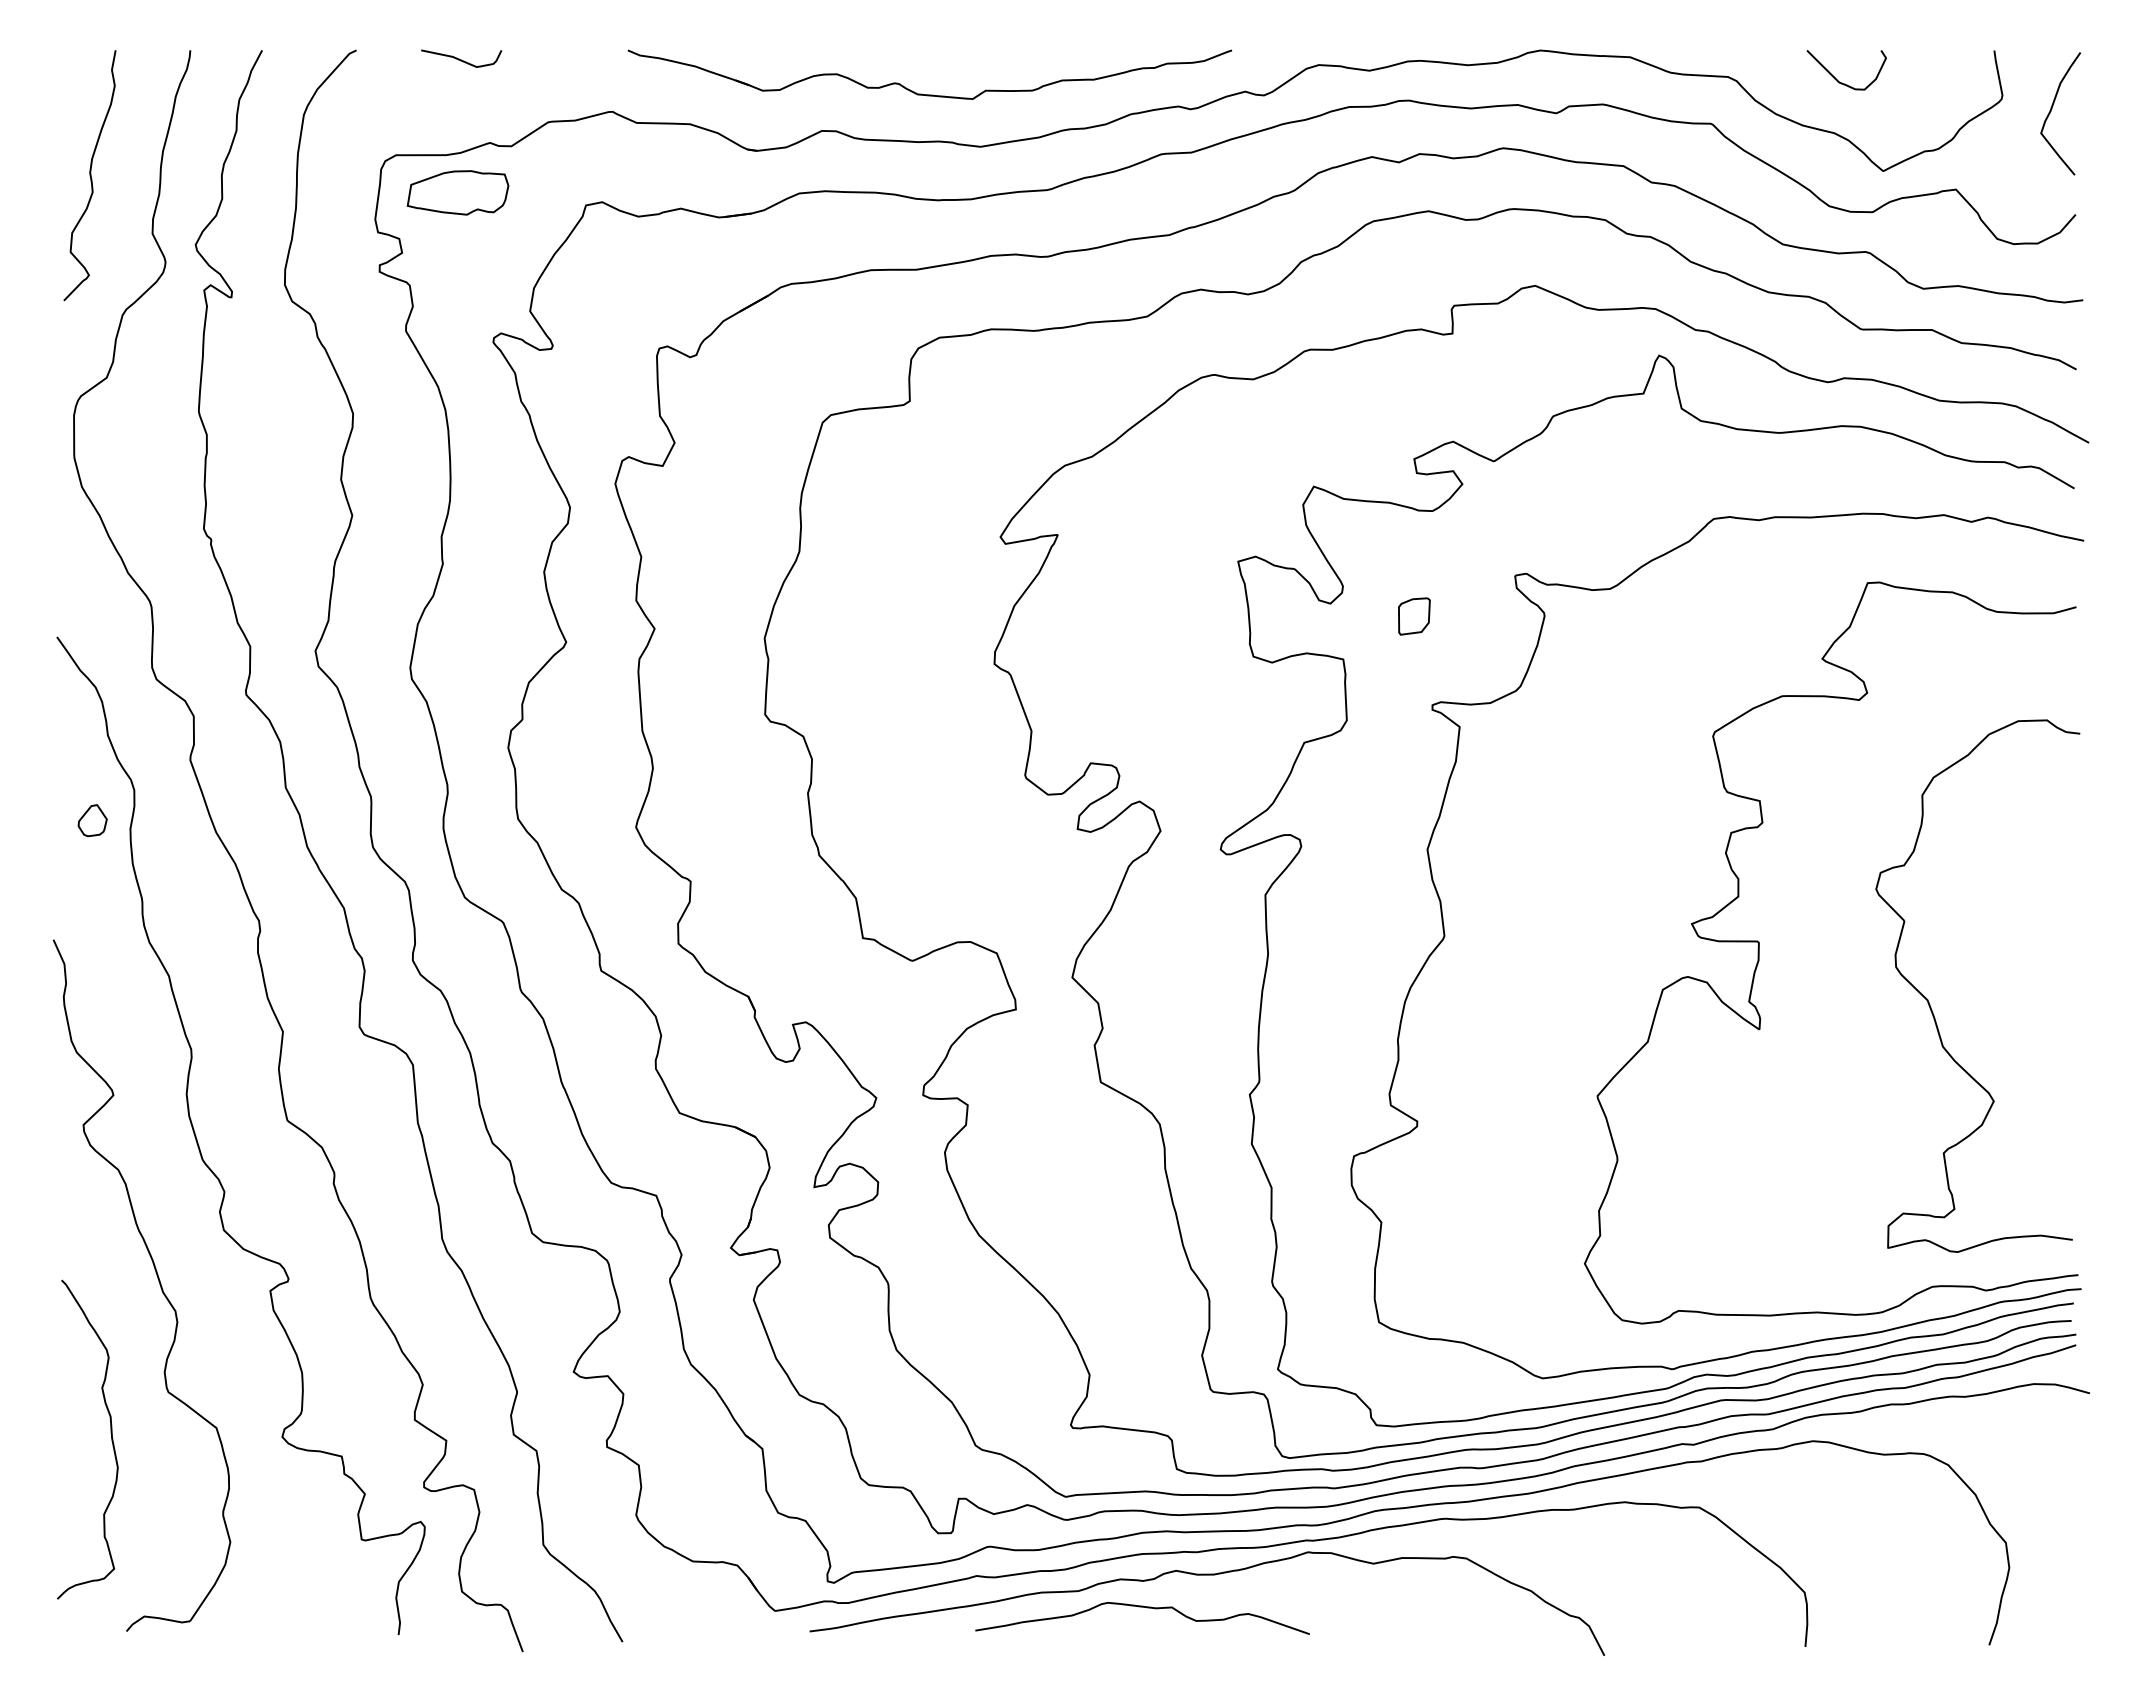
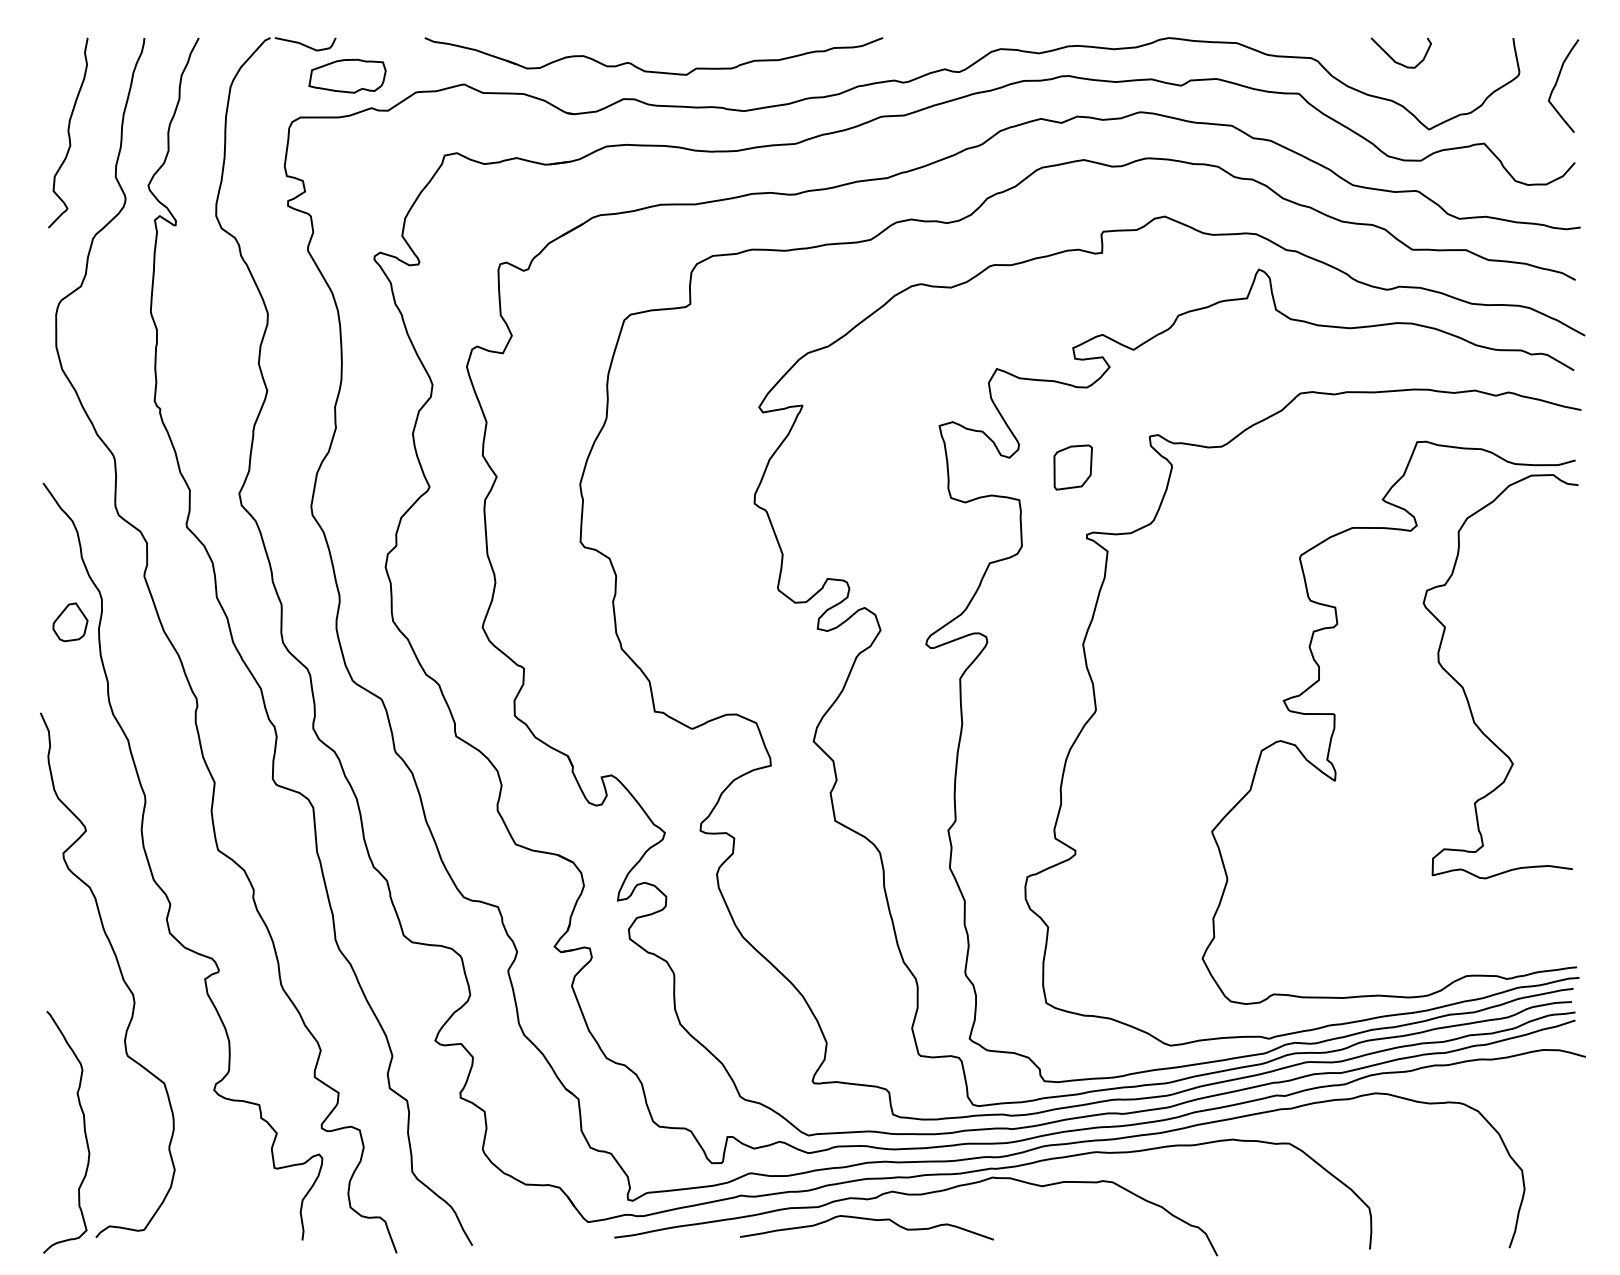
curve: (461, 59) -> (305, 44), moved
part: (929, 94) -> (653, 71), moved
part: (457, 192) -> (347, 75), moved
part: (1414, 616) -> (1073, 467), size x1.6
part: (92, 820) -> (70, 622), size x1.6
curve: (1930, 1004) -> (1464, 690), moved
curve: (110, 1434) -> (83, 1128), moved

